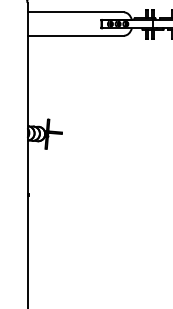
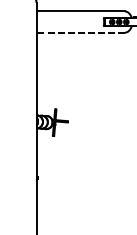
line: (75, 35) -> (80, 32), solid -> dashed

